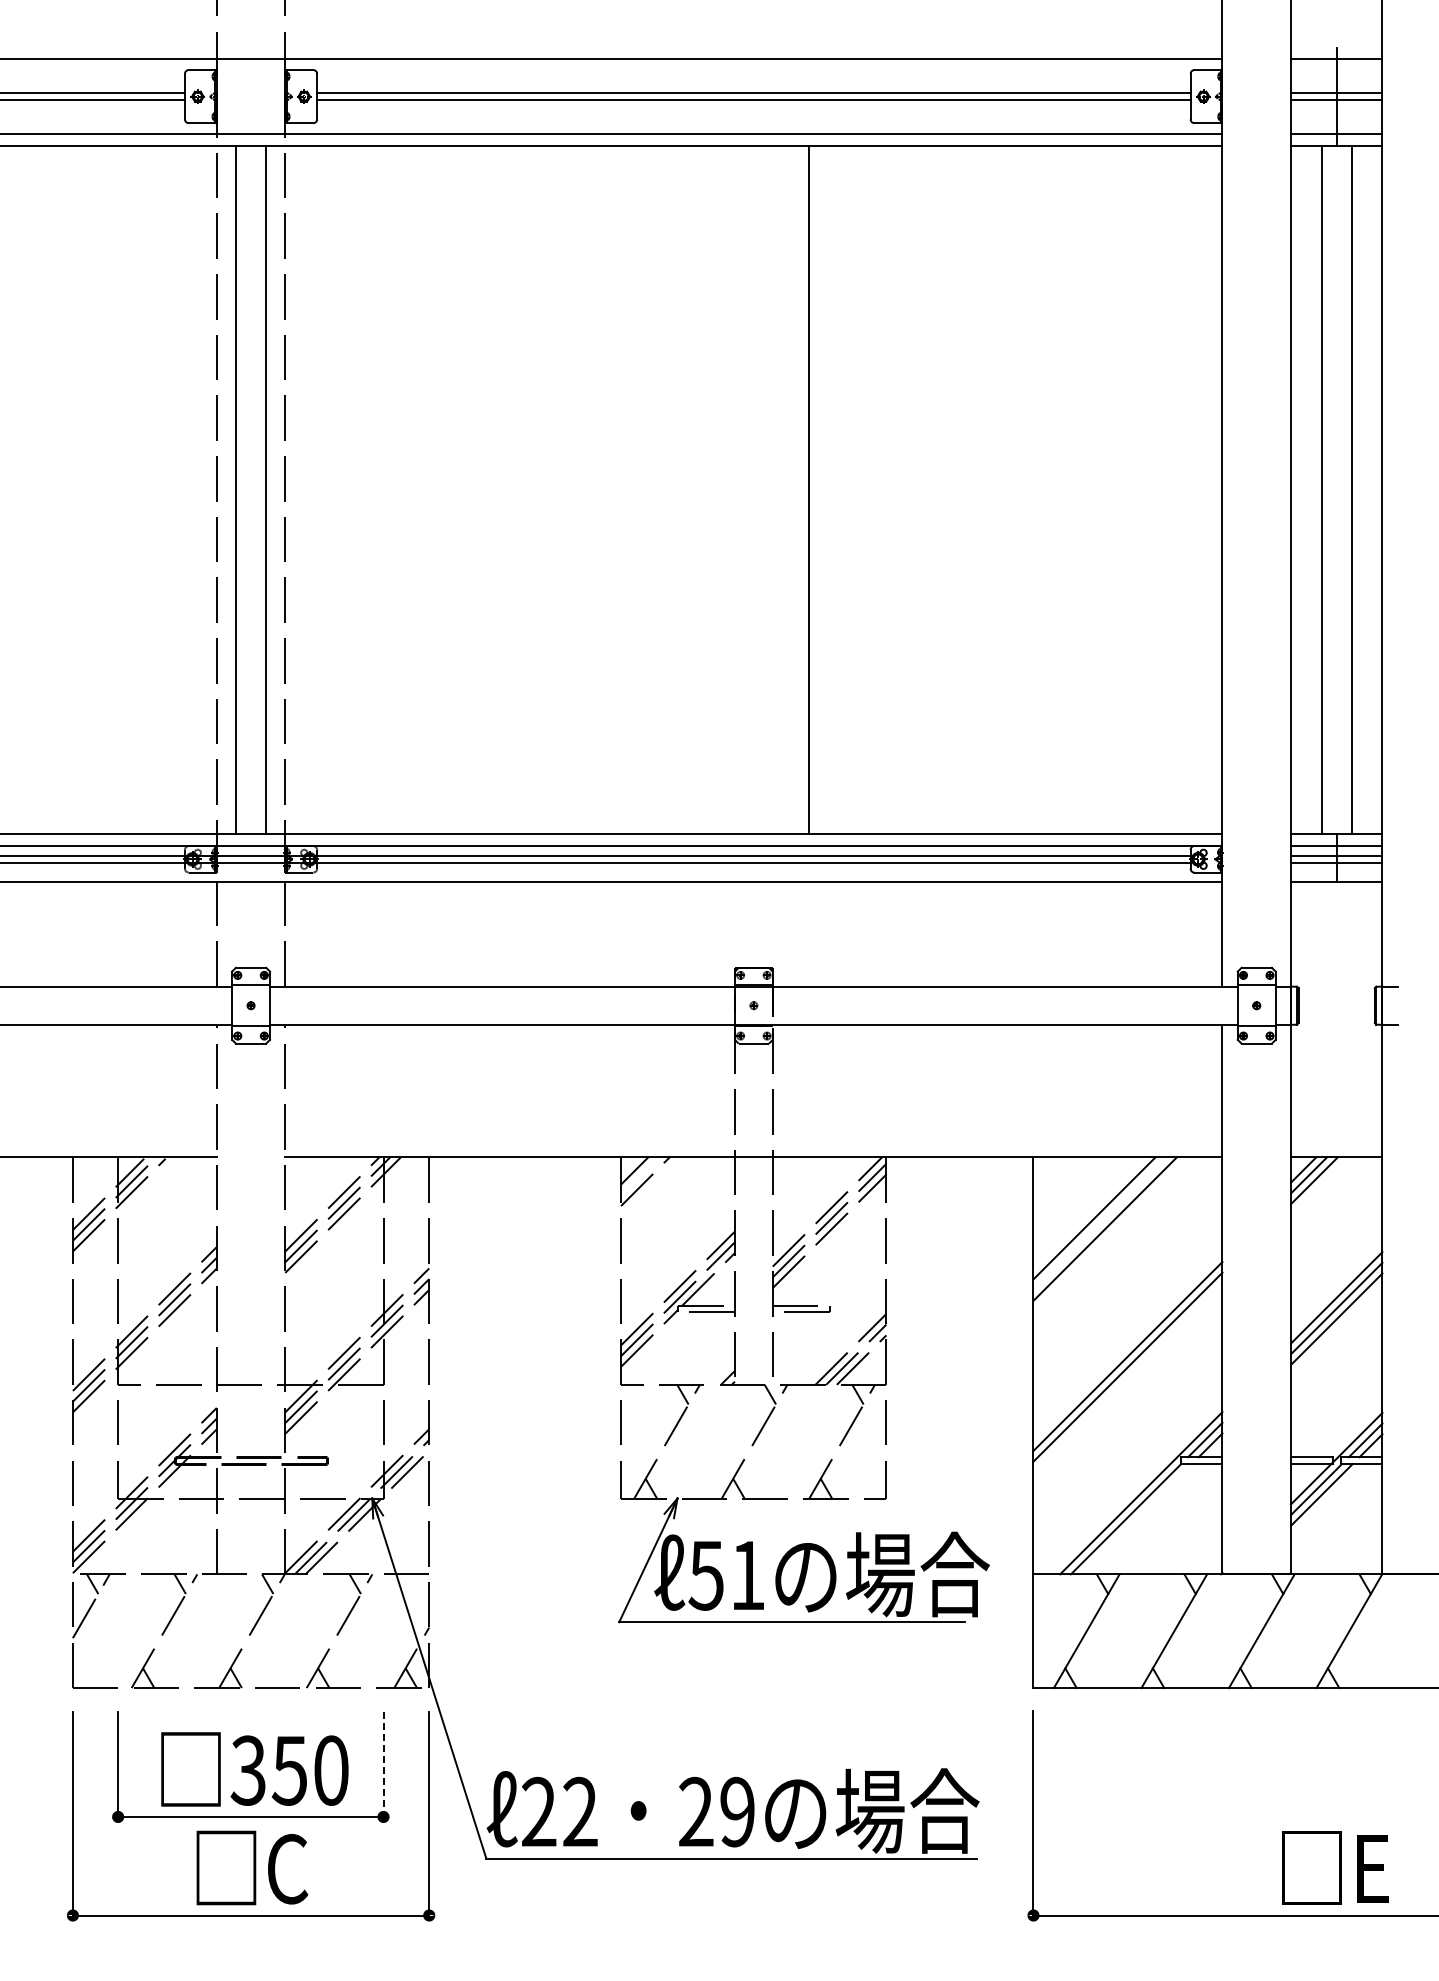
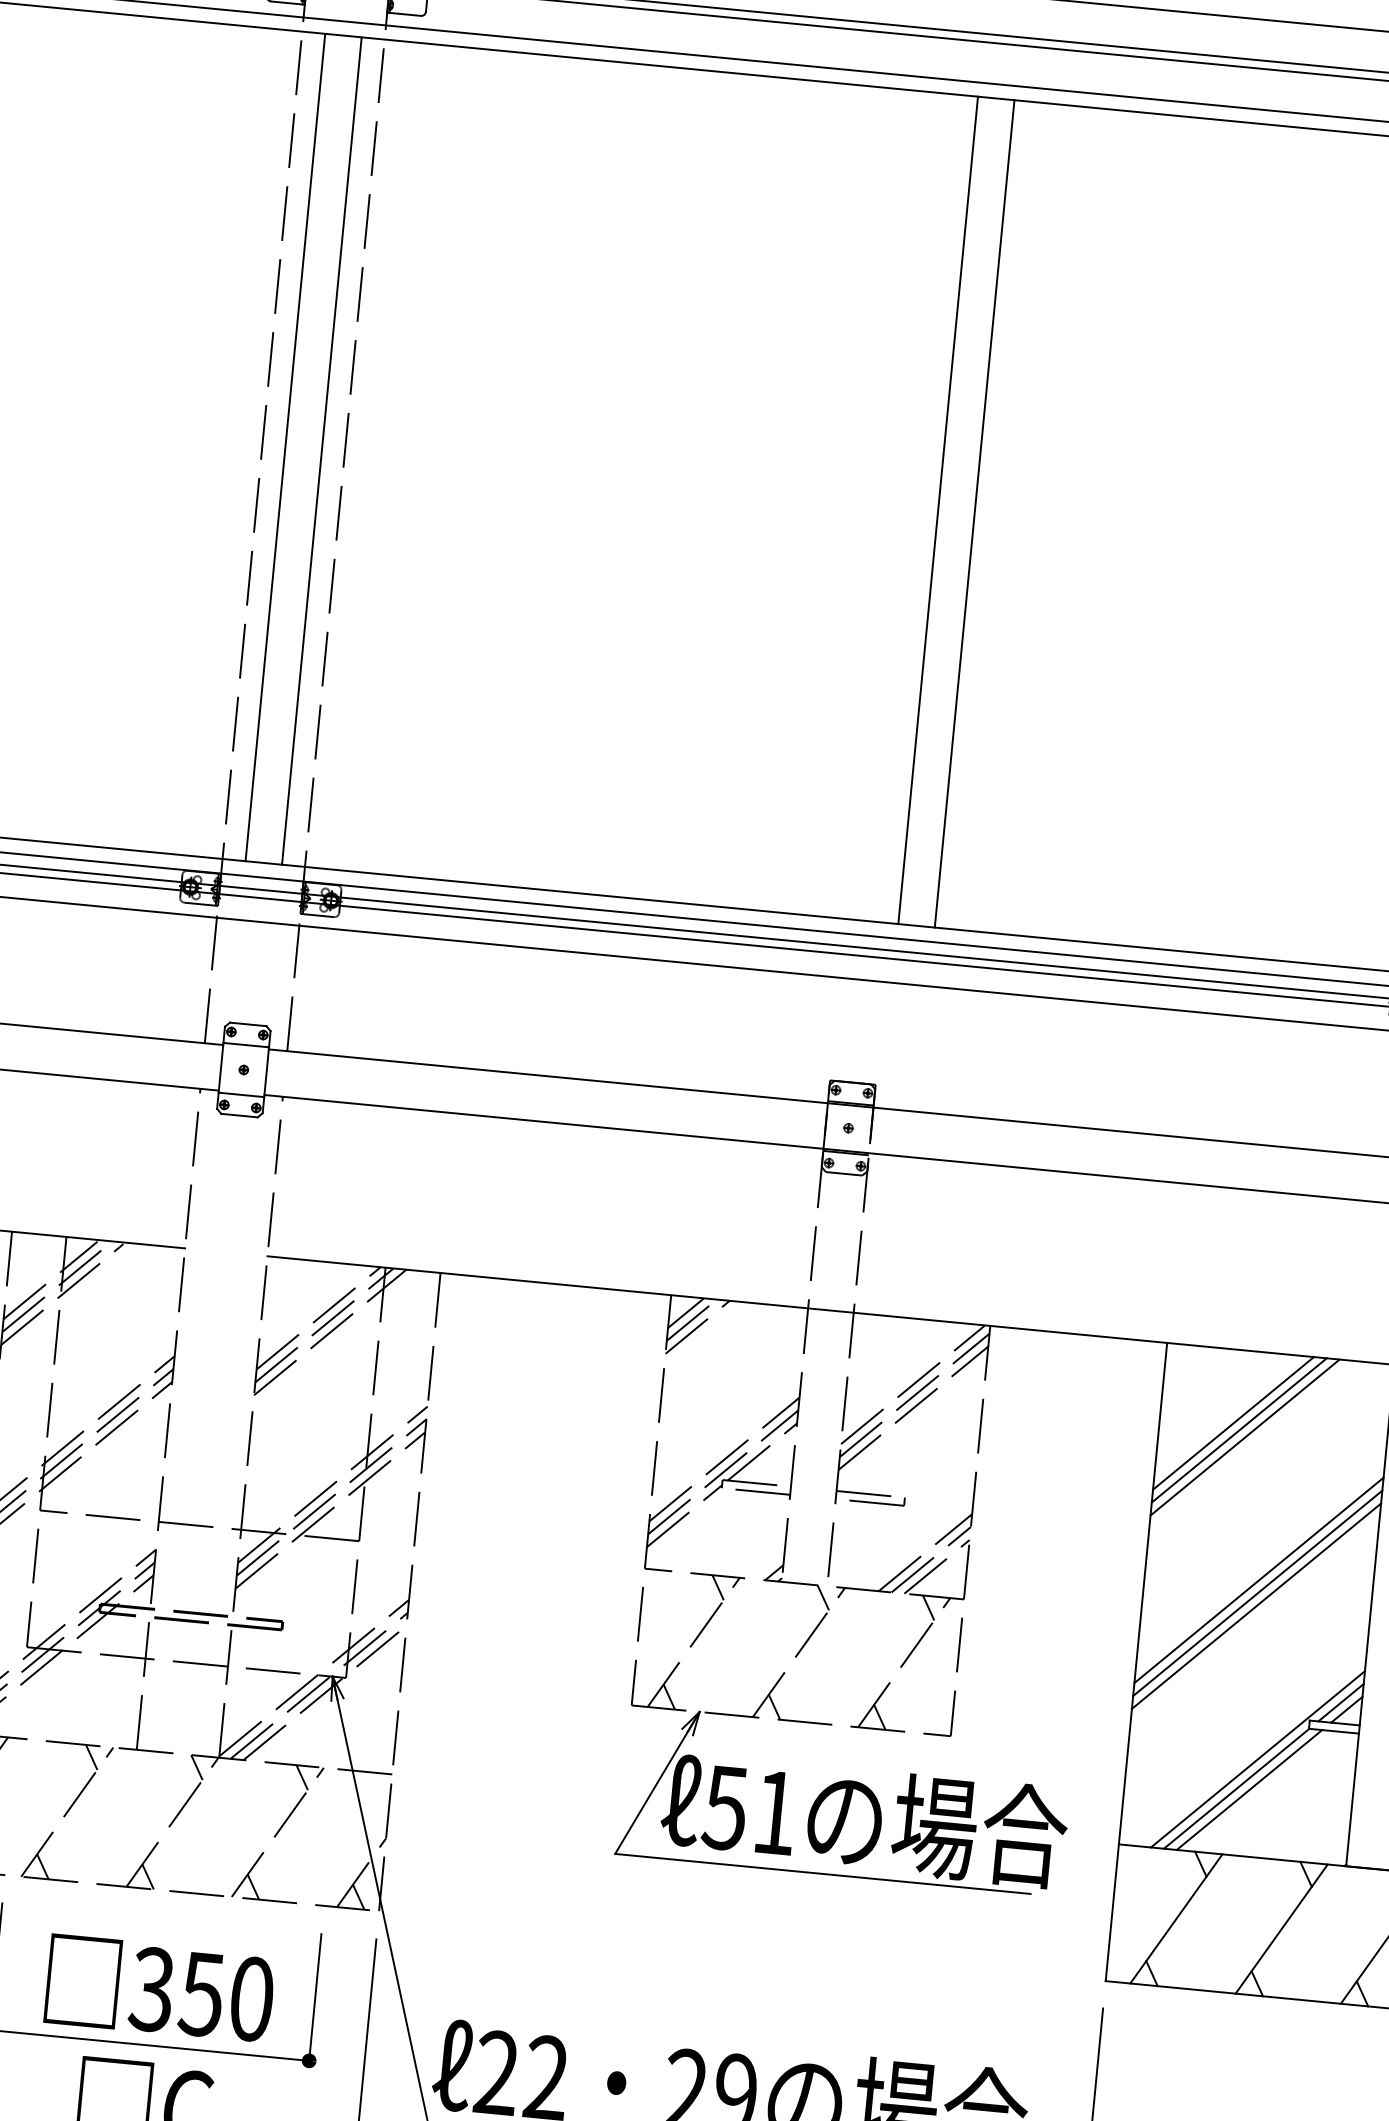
line: (778, 489) -> (937, 510), added
line: (640, 1176) -> (692, 1320), added
line: (1099, 1223) -> (1238, 1430), added
line: (1127, 1345) -> (1258, 1580), added
line: (1136, 1519) -> (1249, 1790), added
line: (383, 1765) -> (315, 1998), dashed -> solid

